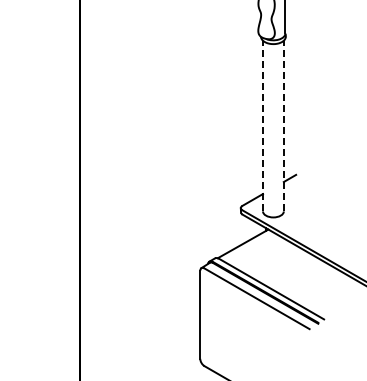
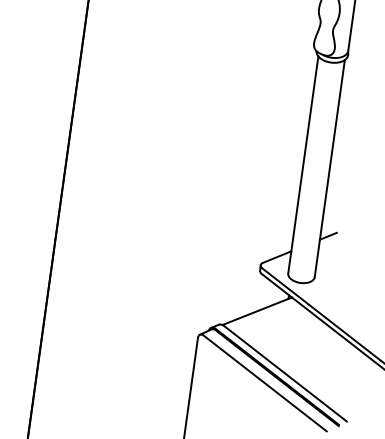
line: (263, 125) -> (304, 164), dashed -> solid
line: (283, 125) -> (329, 167), dashed -> solid

